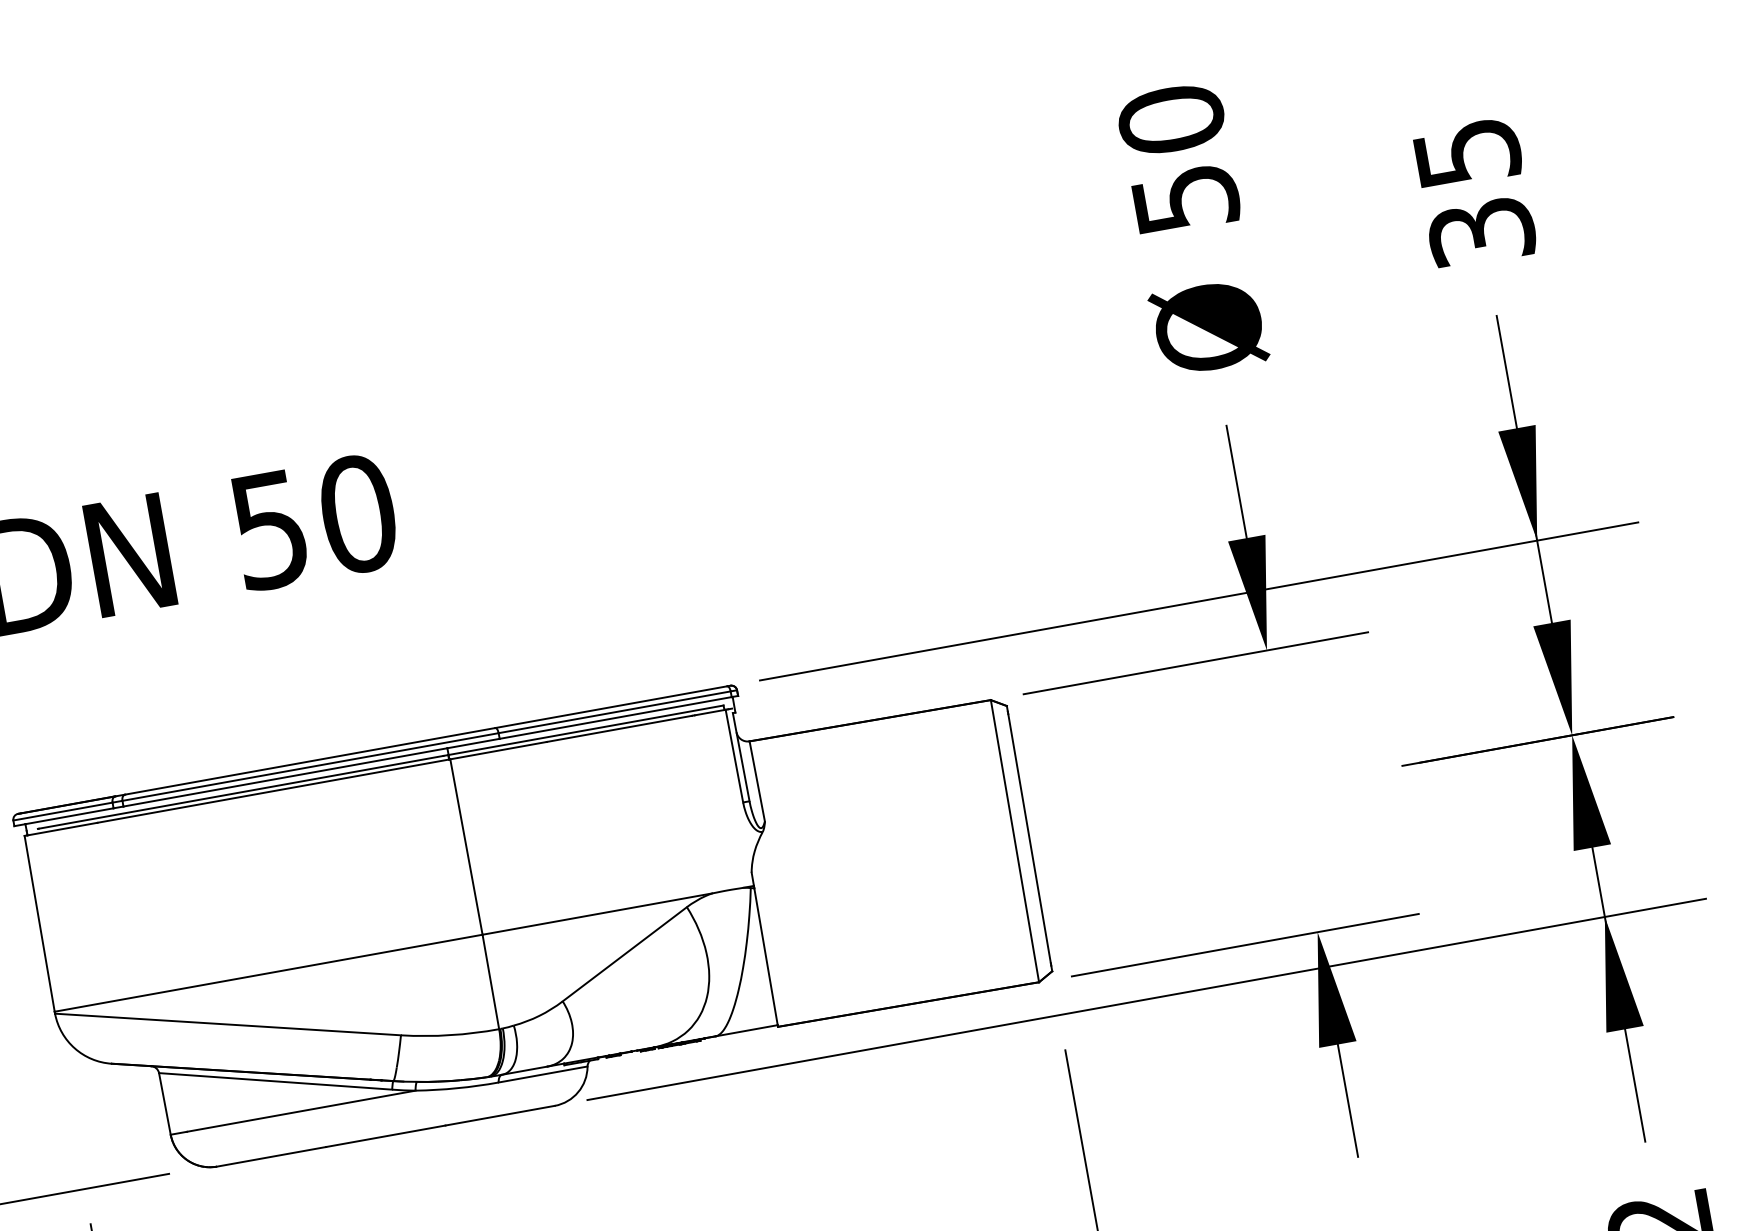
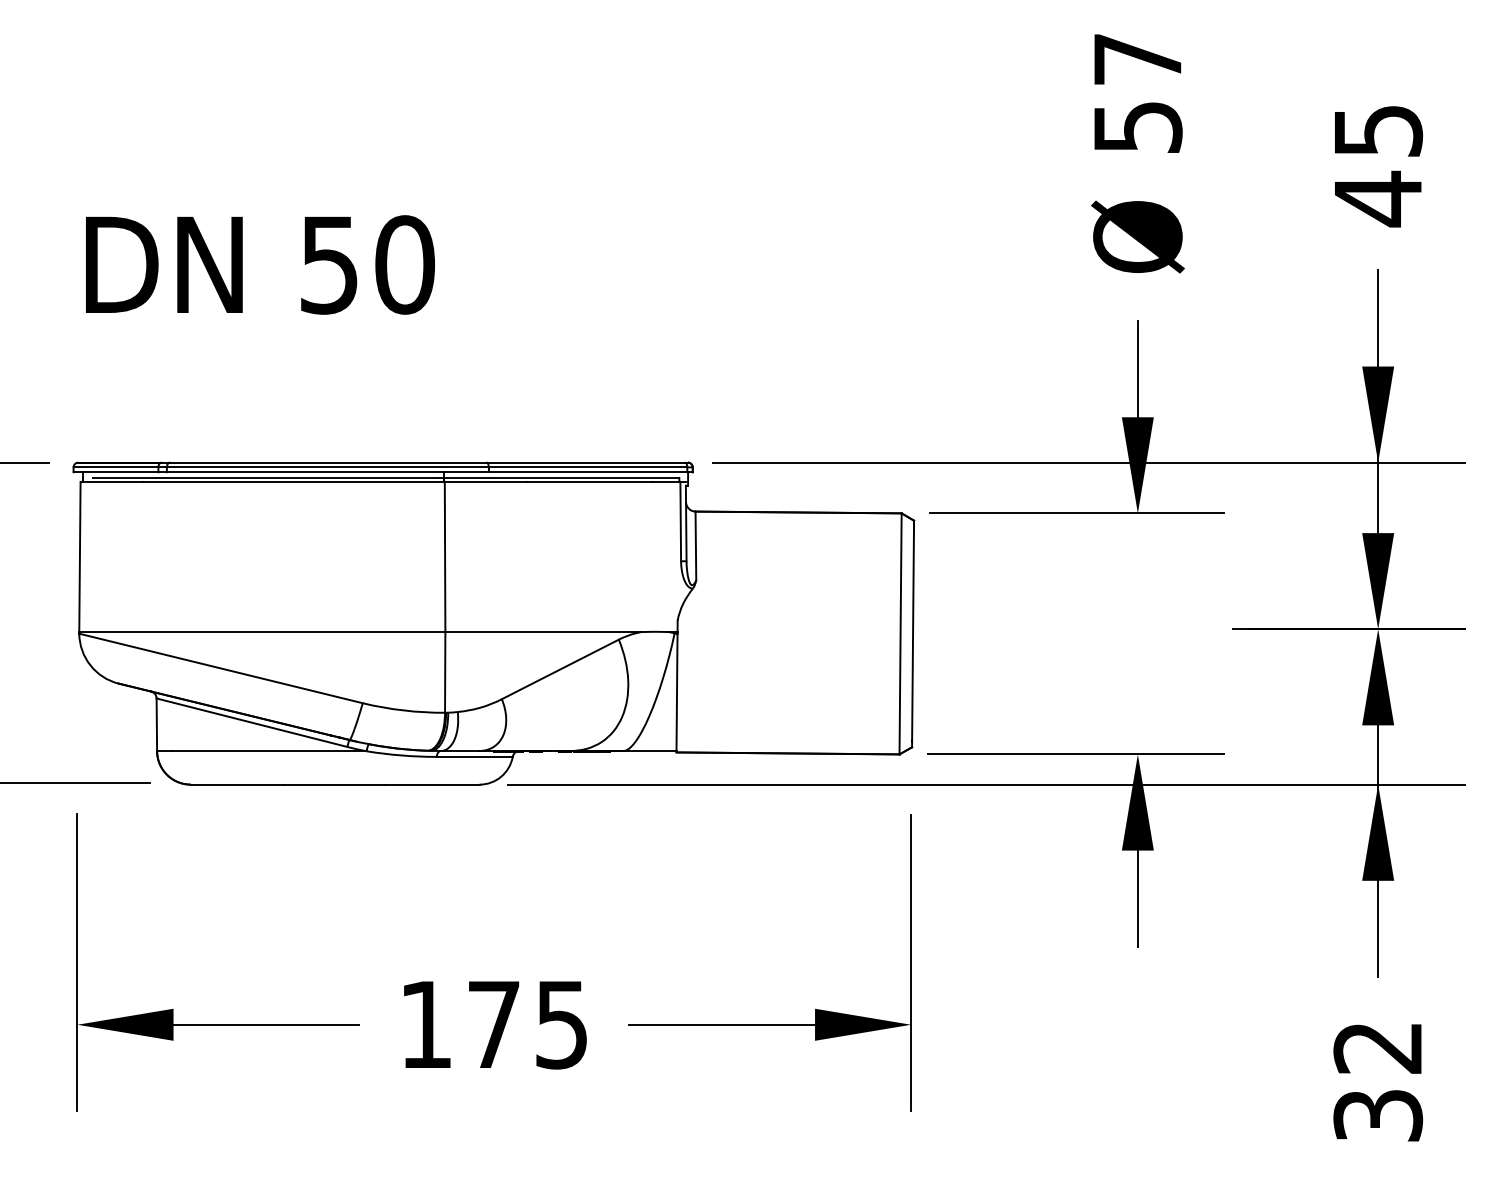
text: (1171, 120) -> (1137, 59), 50 -> 57
text: (1481, 231) -> (1378, 198), 35 -> 45

